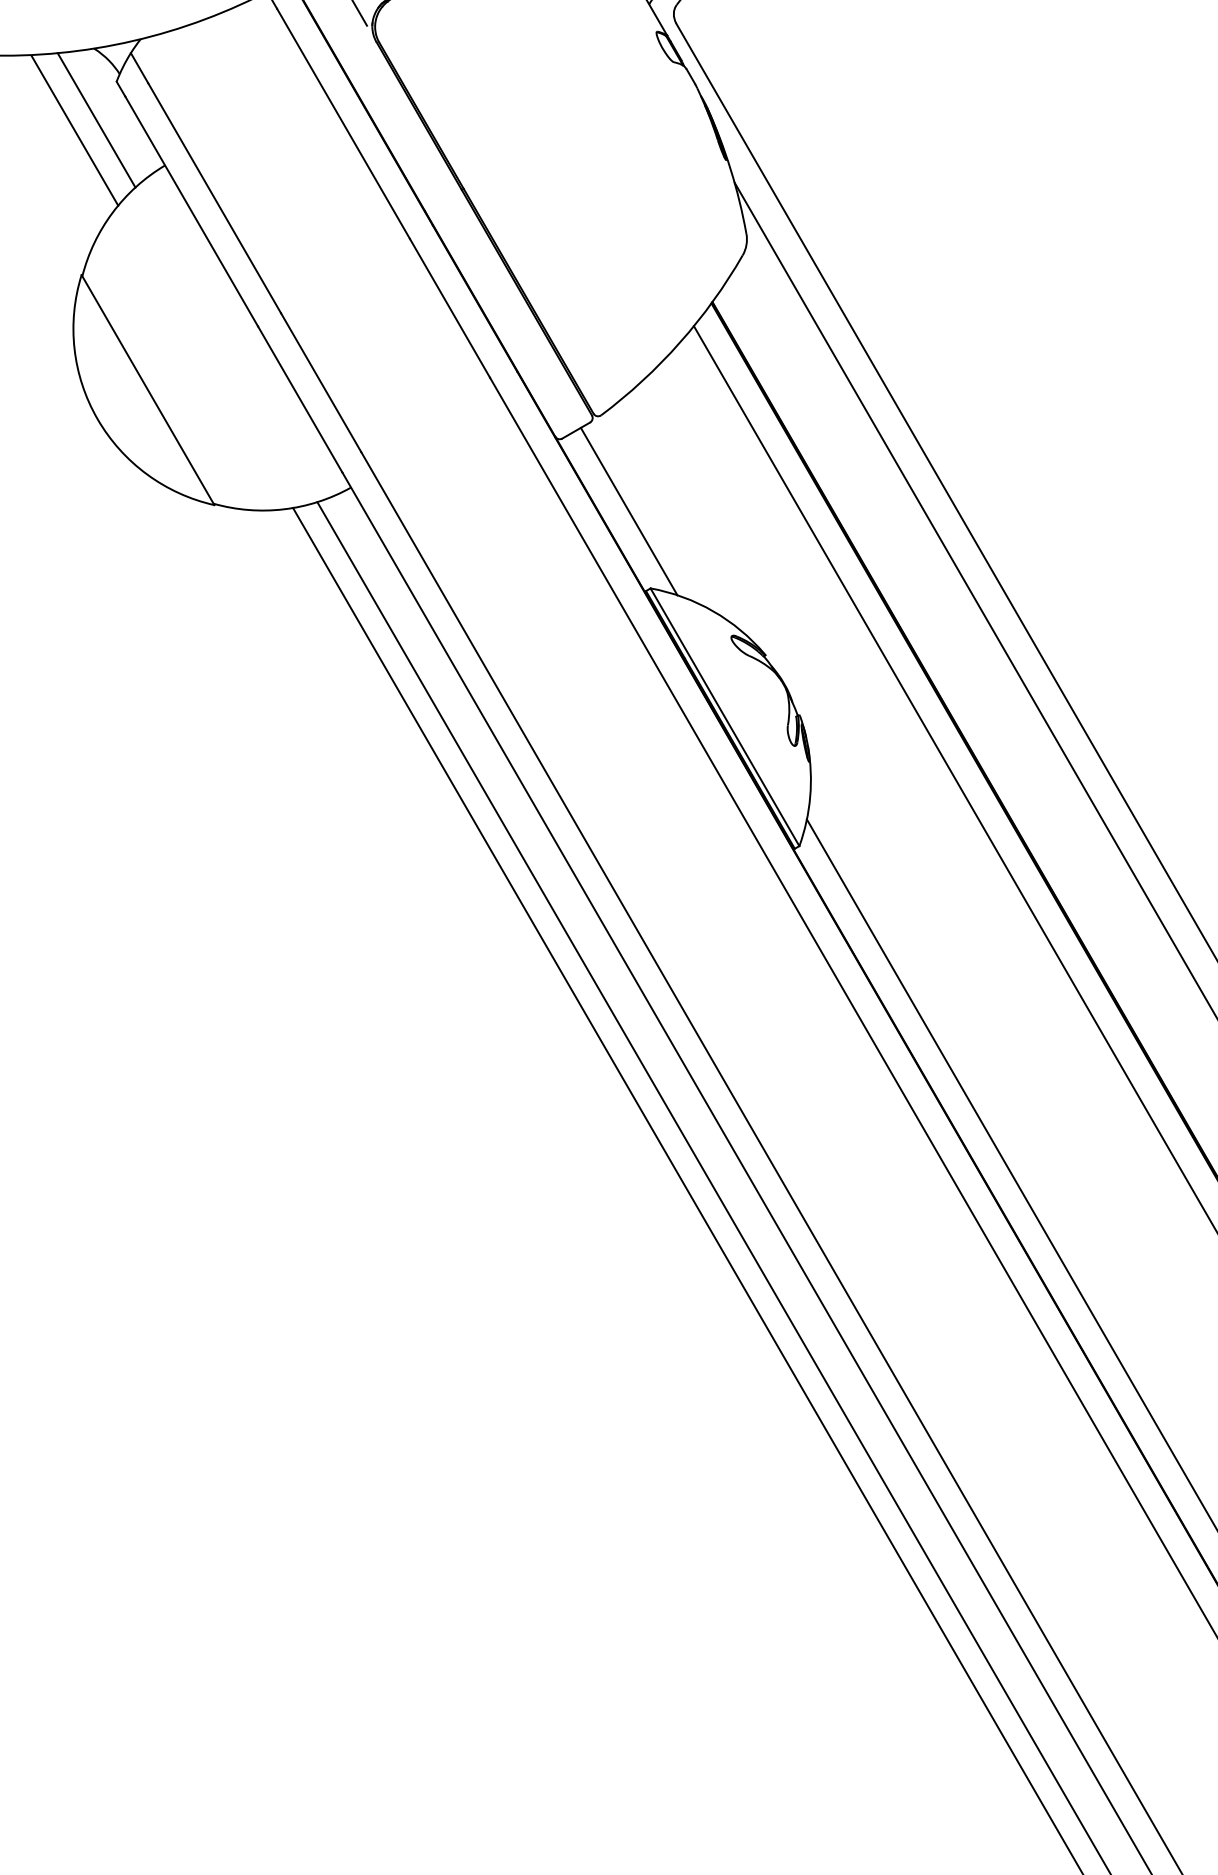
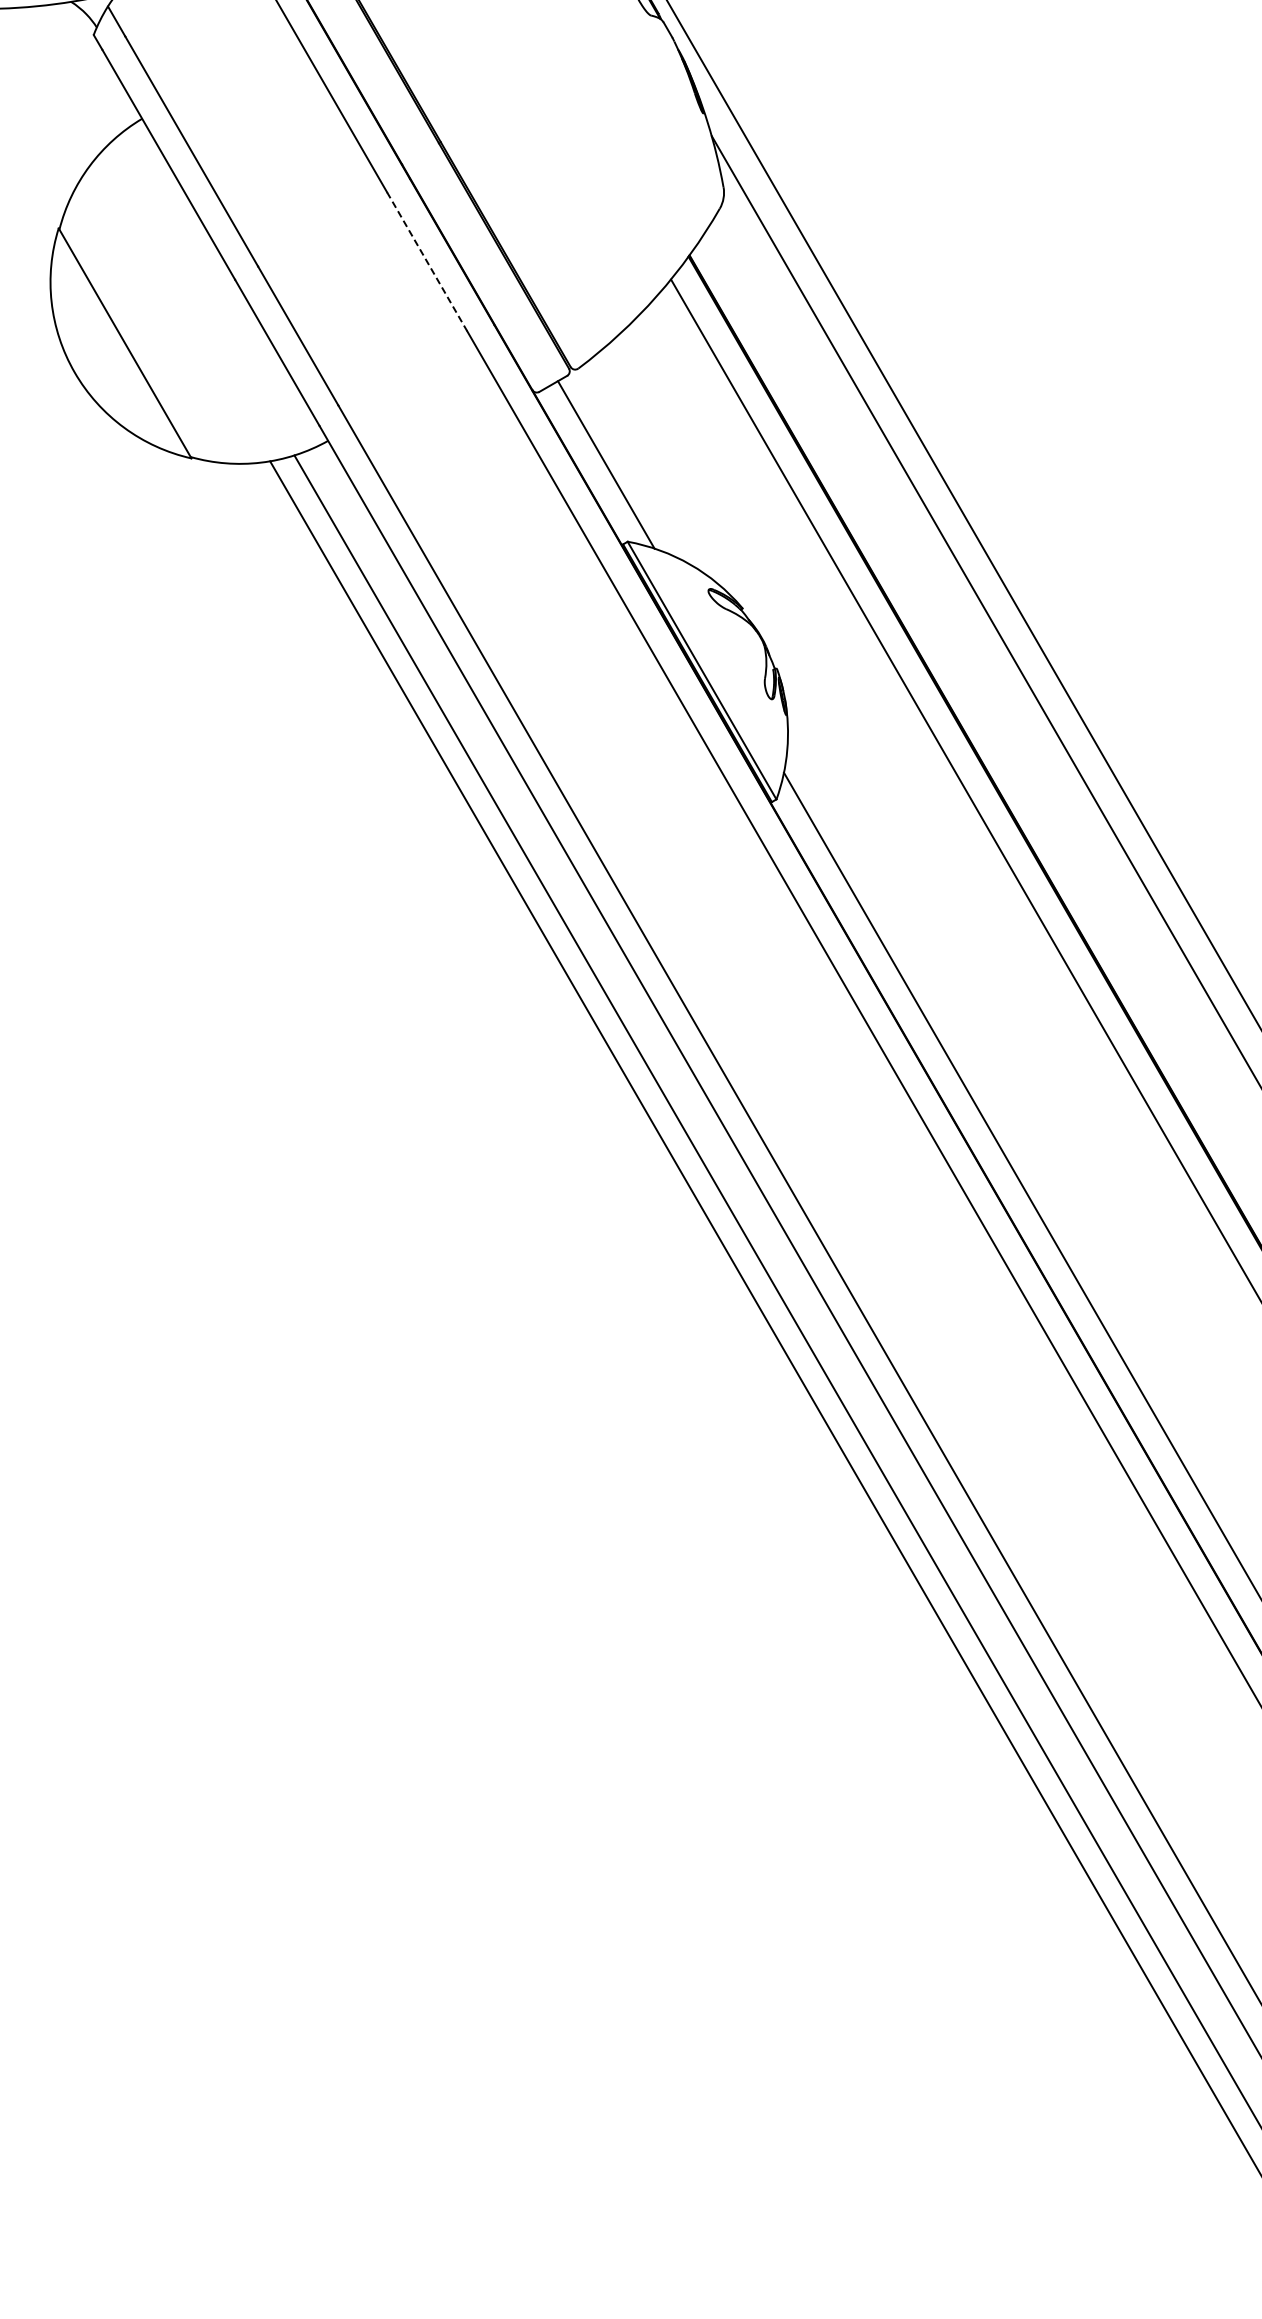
line: (96, 120) -> (73, 73), removed
line: (74, 131) -> (51, 84), removed
line: (450, 309) -> (427, 262), solid -> dashed

